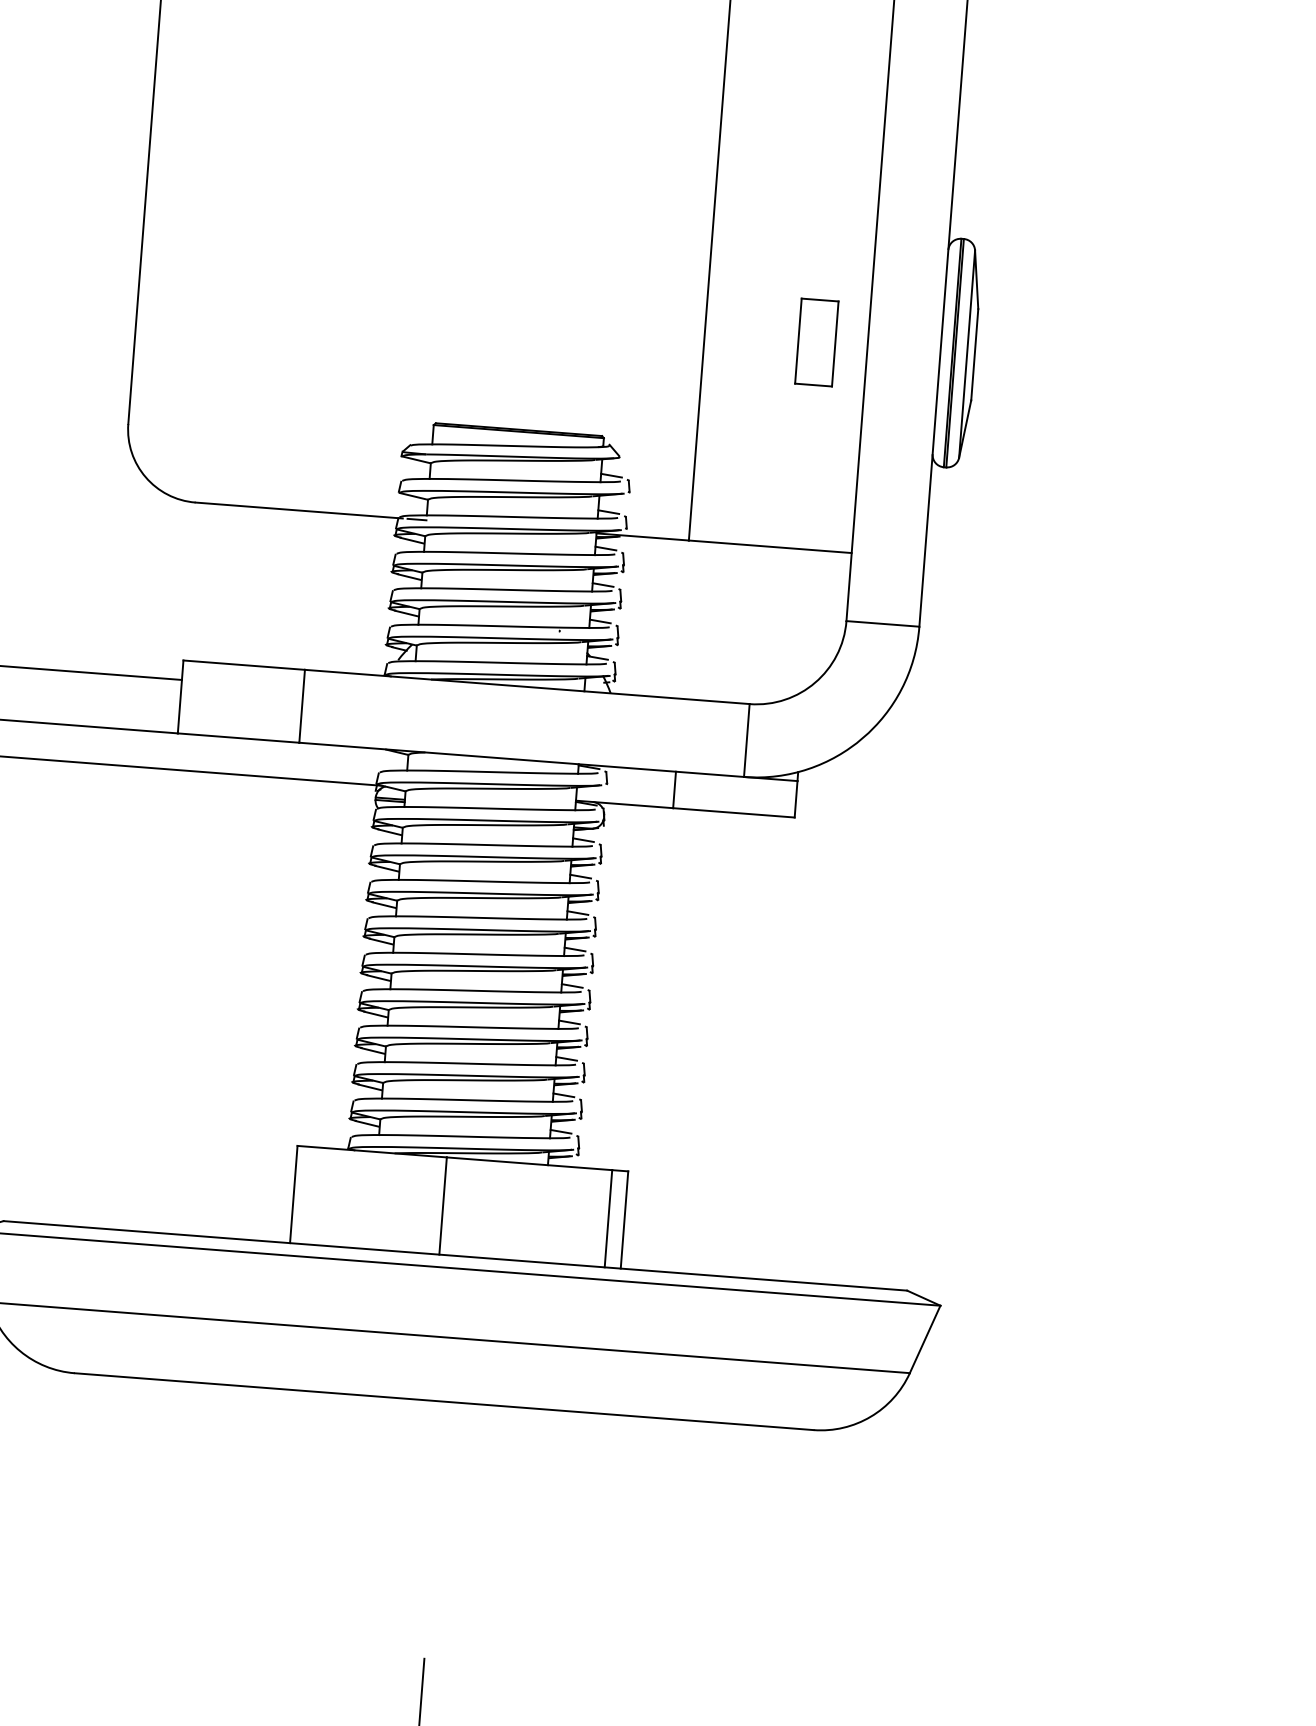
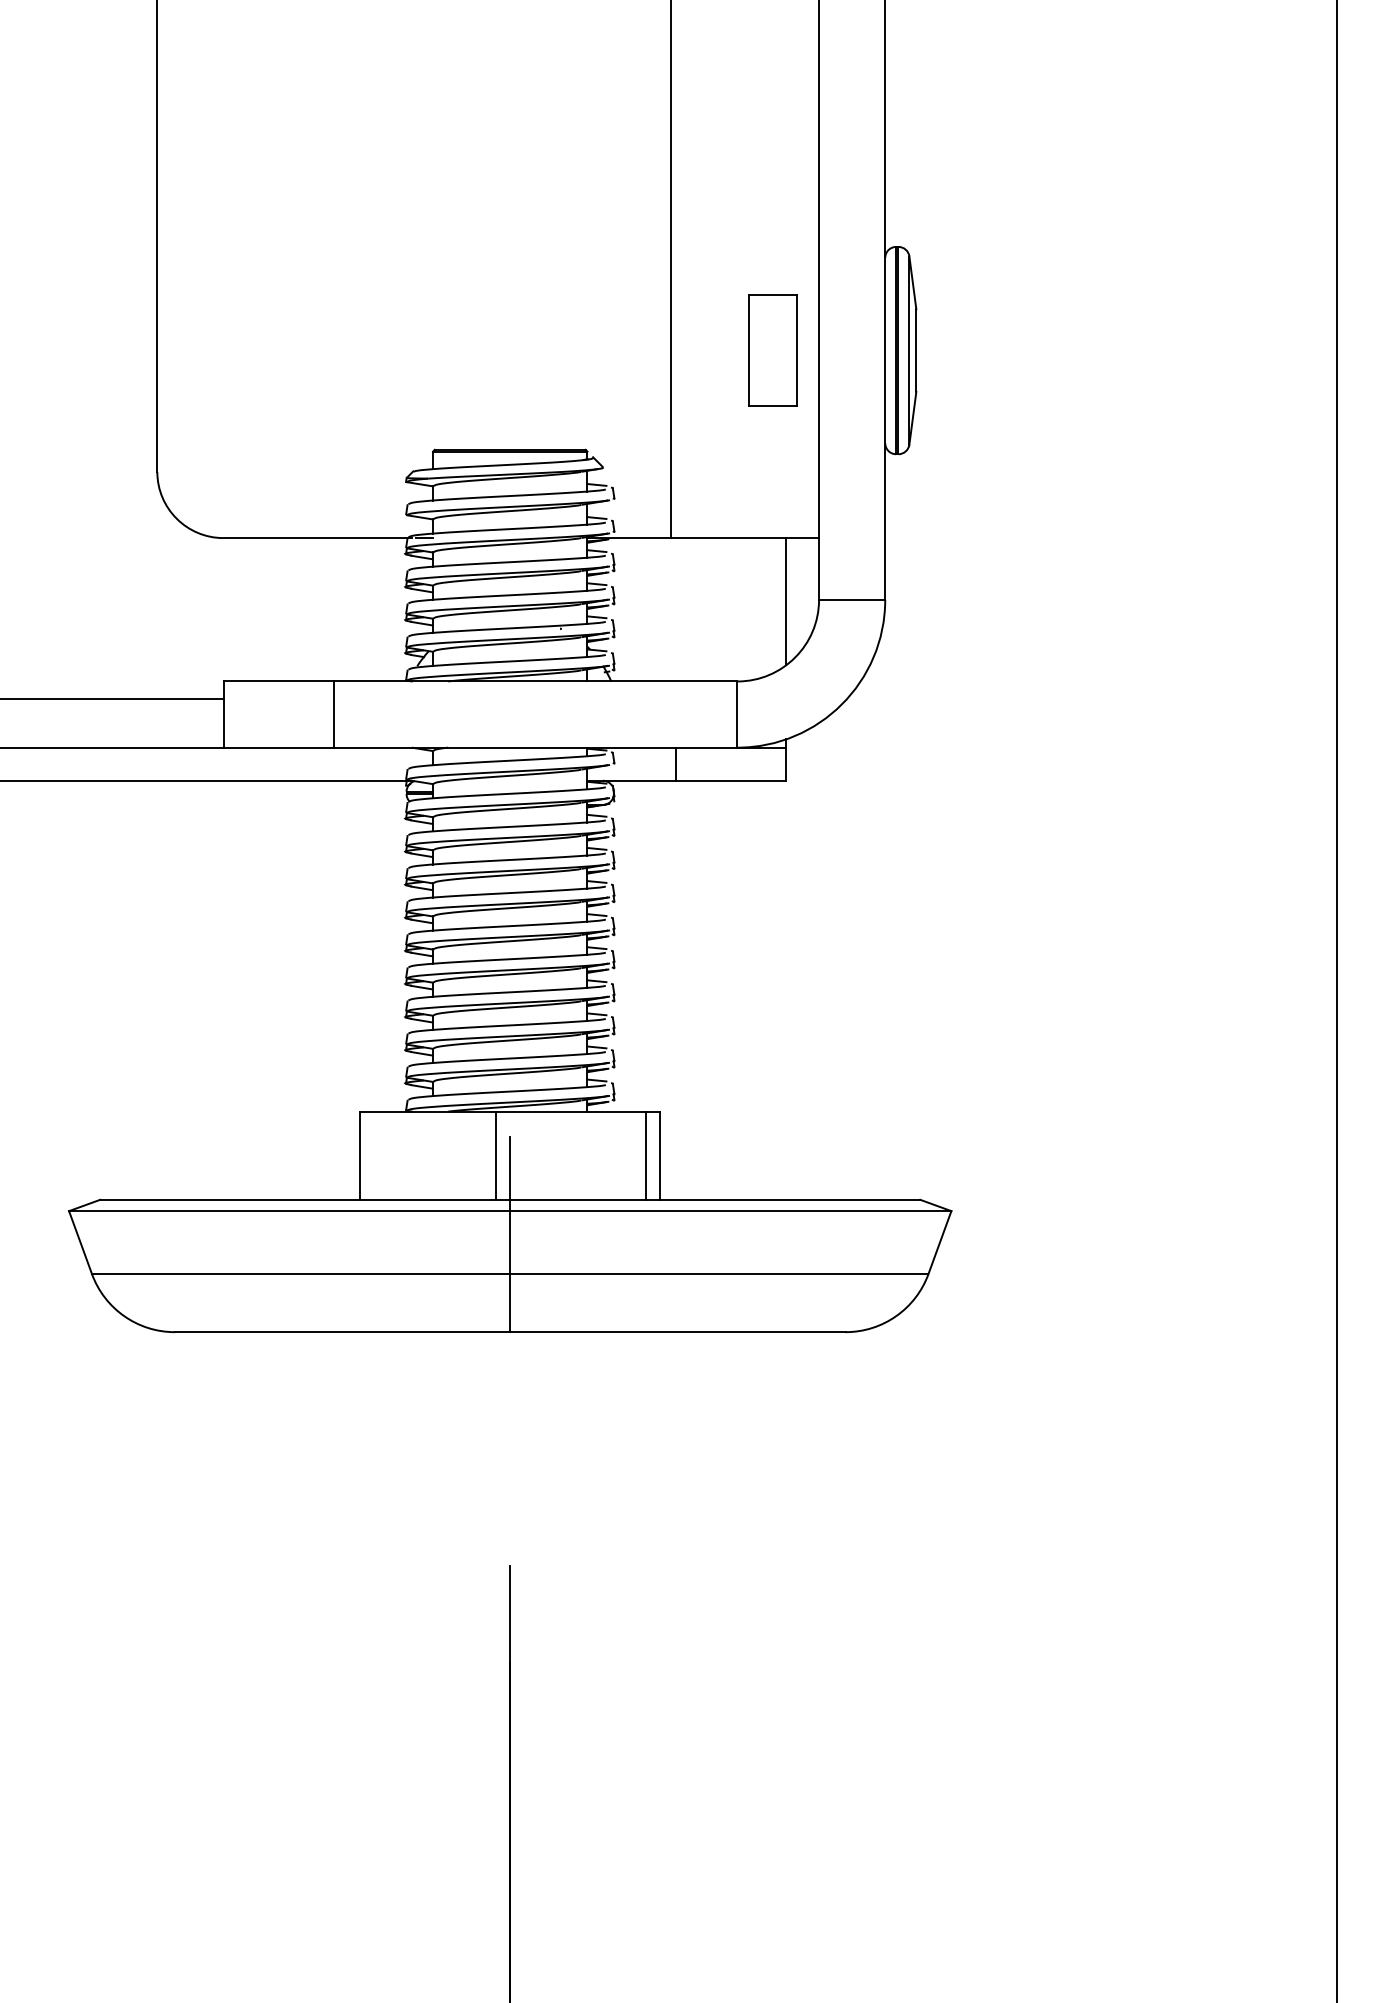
part: (816, 342) -> (772, 350), size x1.43
line: (809, 620) -> (785, 601), added
line: (452, 1294) -> (510, 1234), added

